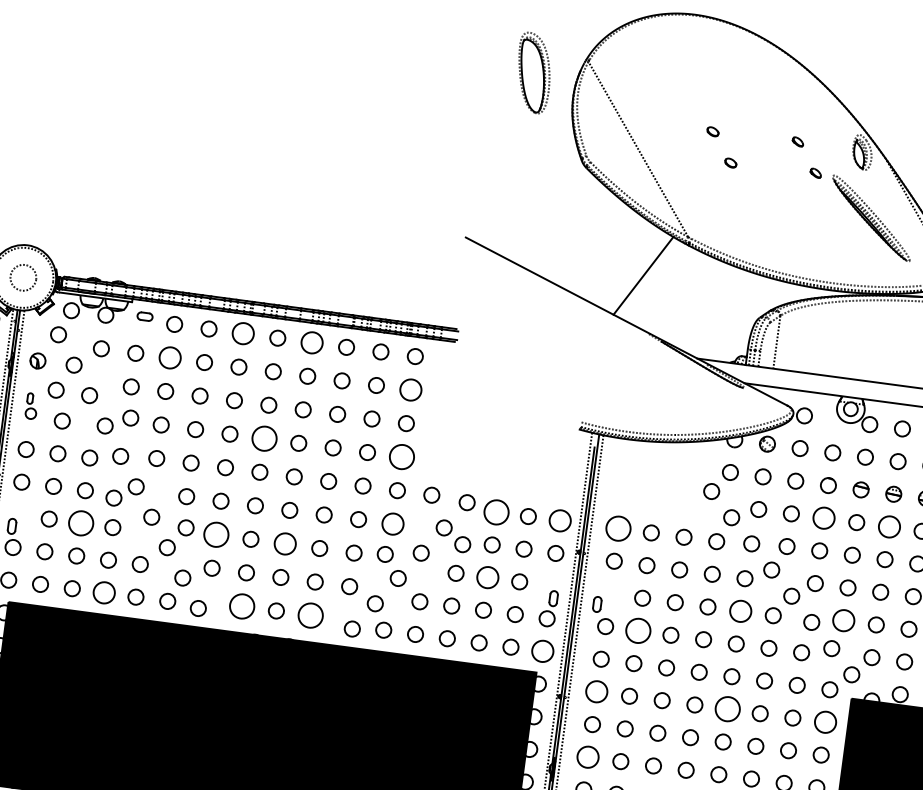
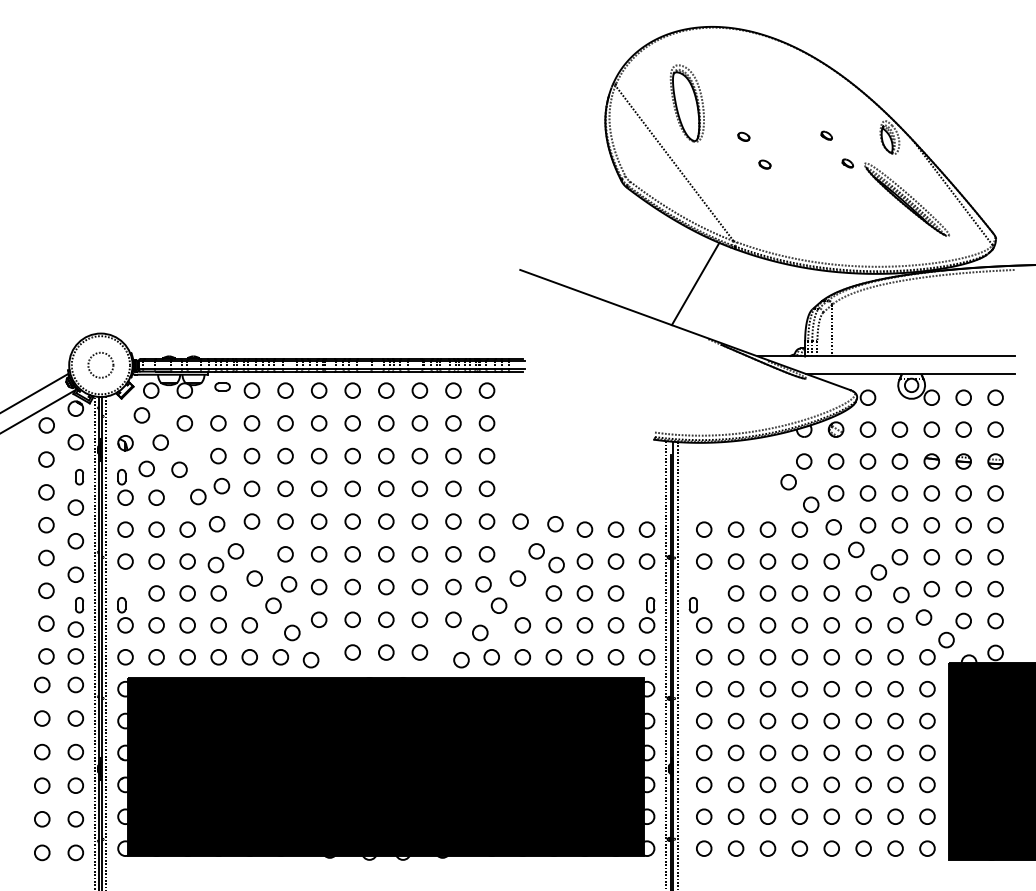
part: (532, 72) -> (686, 103), moved
circle: (243, 333) -> (319, 390), size x0.71
circle: (312, 342) -> (386, 390), size x0.71
circle: (169, 358) -> (251, 423), size x0.71
circle: (410, 390) -> (486, 423), size x0.71
part: (31, 406) -> (125, 487), size x1.43
circle: (264, 438) -> (352, 488), size x0.62
circle: (401, 456) -> (486, 488), size x0.62
circle: (496, 512) -> (584, 529), size x0.62
circle: (823, 518) -> (899, 493), size x0.71
circle: (559, 520) -> (646, 529), size x0.71
circle: (80, 523) -> (187, 593), size x0.62
circle: (392, 524) -> (486, 554), size x0.71
circle: (889, 526) -> (963, 493), size x0.71
circle: (619, 528) -> (704, 529), size x0.62
circle: (217, 534) -> (319, 586), size x0.62
circle: (285, 543) -> (386, 586), size x0.71
circle: (487, 577) -> (584, 593), size x0.71
circle: (103, 593) -> (218, 657), size x0.71
circle: (241, 606) -> (352, 652), size x0.62
circle: (740, 611) -> (831, 593), size x0.71
circle: (310, 615) -> (419, 652), size x0.62
circle: (843, 619) -> (931, 588), size x0.71
circle: (637, 631) -> (735, 625), size x0.62
circle: (542, 651) -> (646, 657), size x0.71
circle: (597, 692) -> (704, 689), size x0.71
circle: (727, 709) -> (831, 689), size x0.62
circle: (825, 722) -> (927, 689), size x0.71
circle: (588, 756) -> (704, 752), size x0.71

